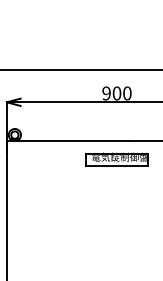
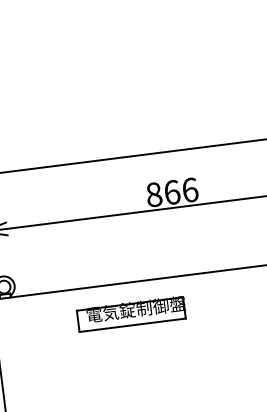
text: (116, 93) -> (171, 192), 900 -> 866
part: (116, 159) -> (130, 314), moved

